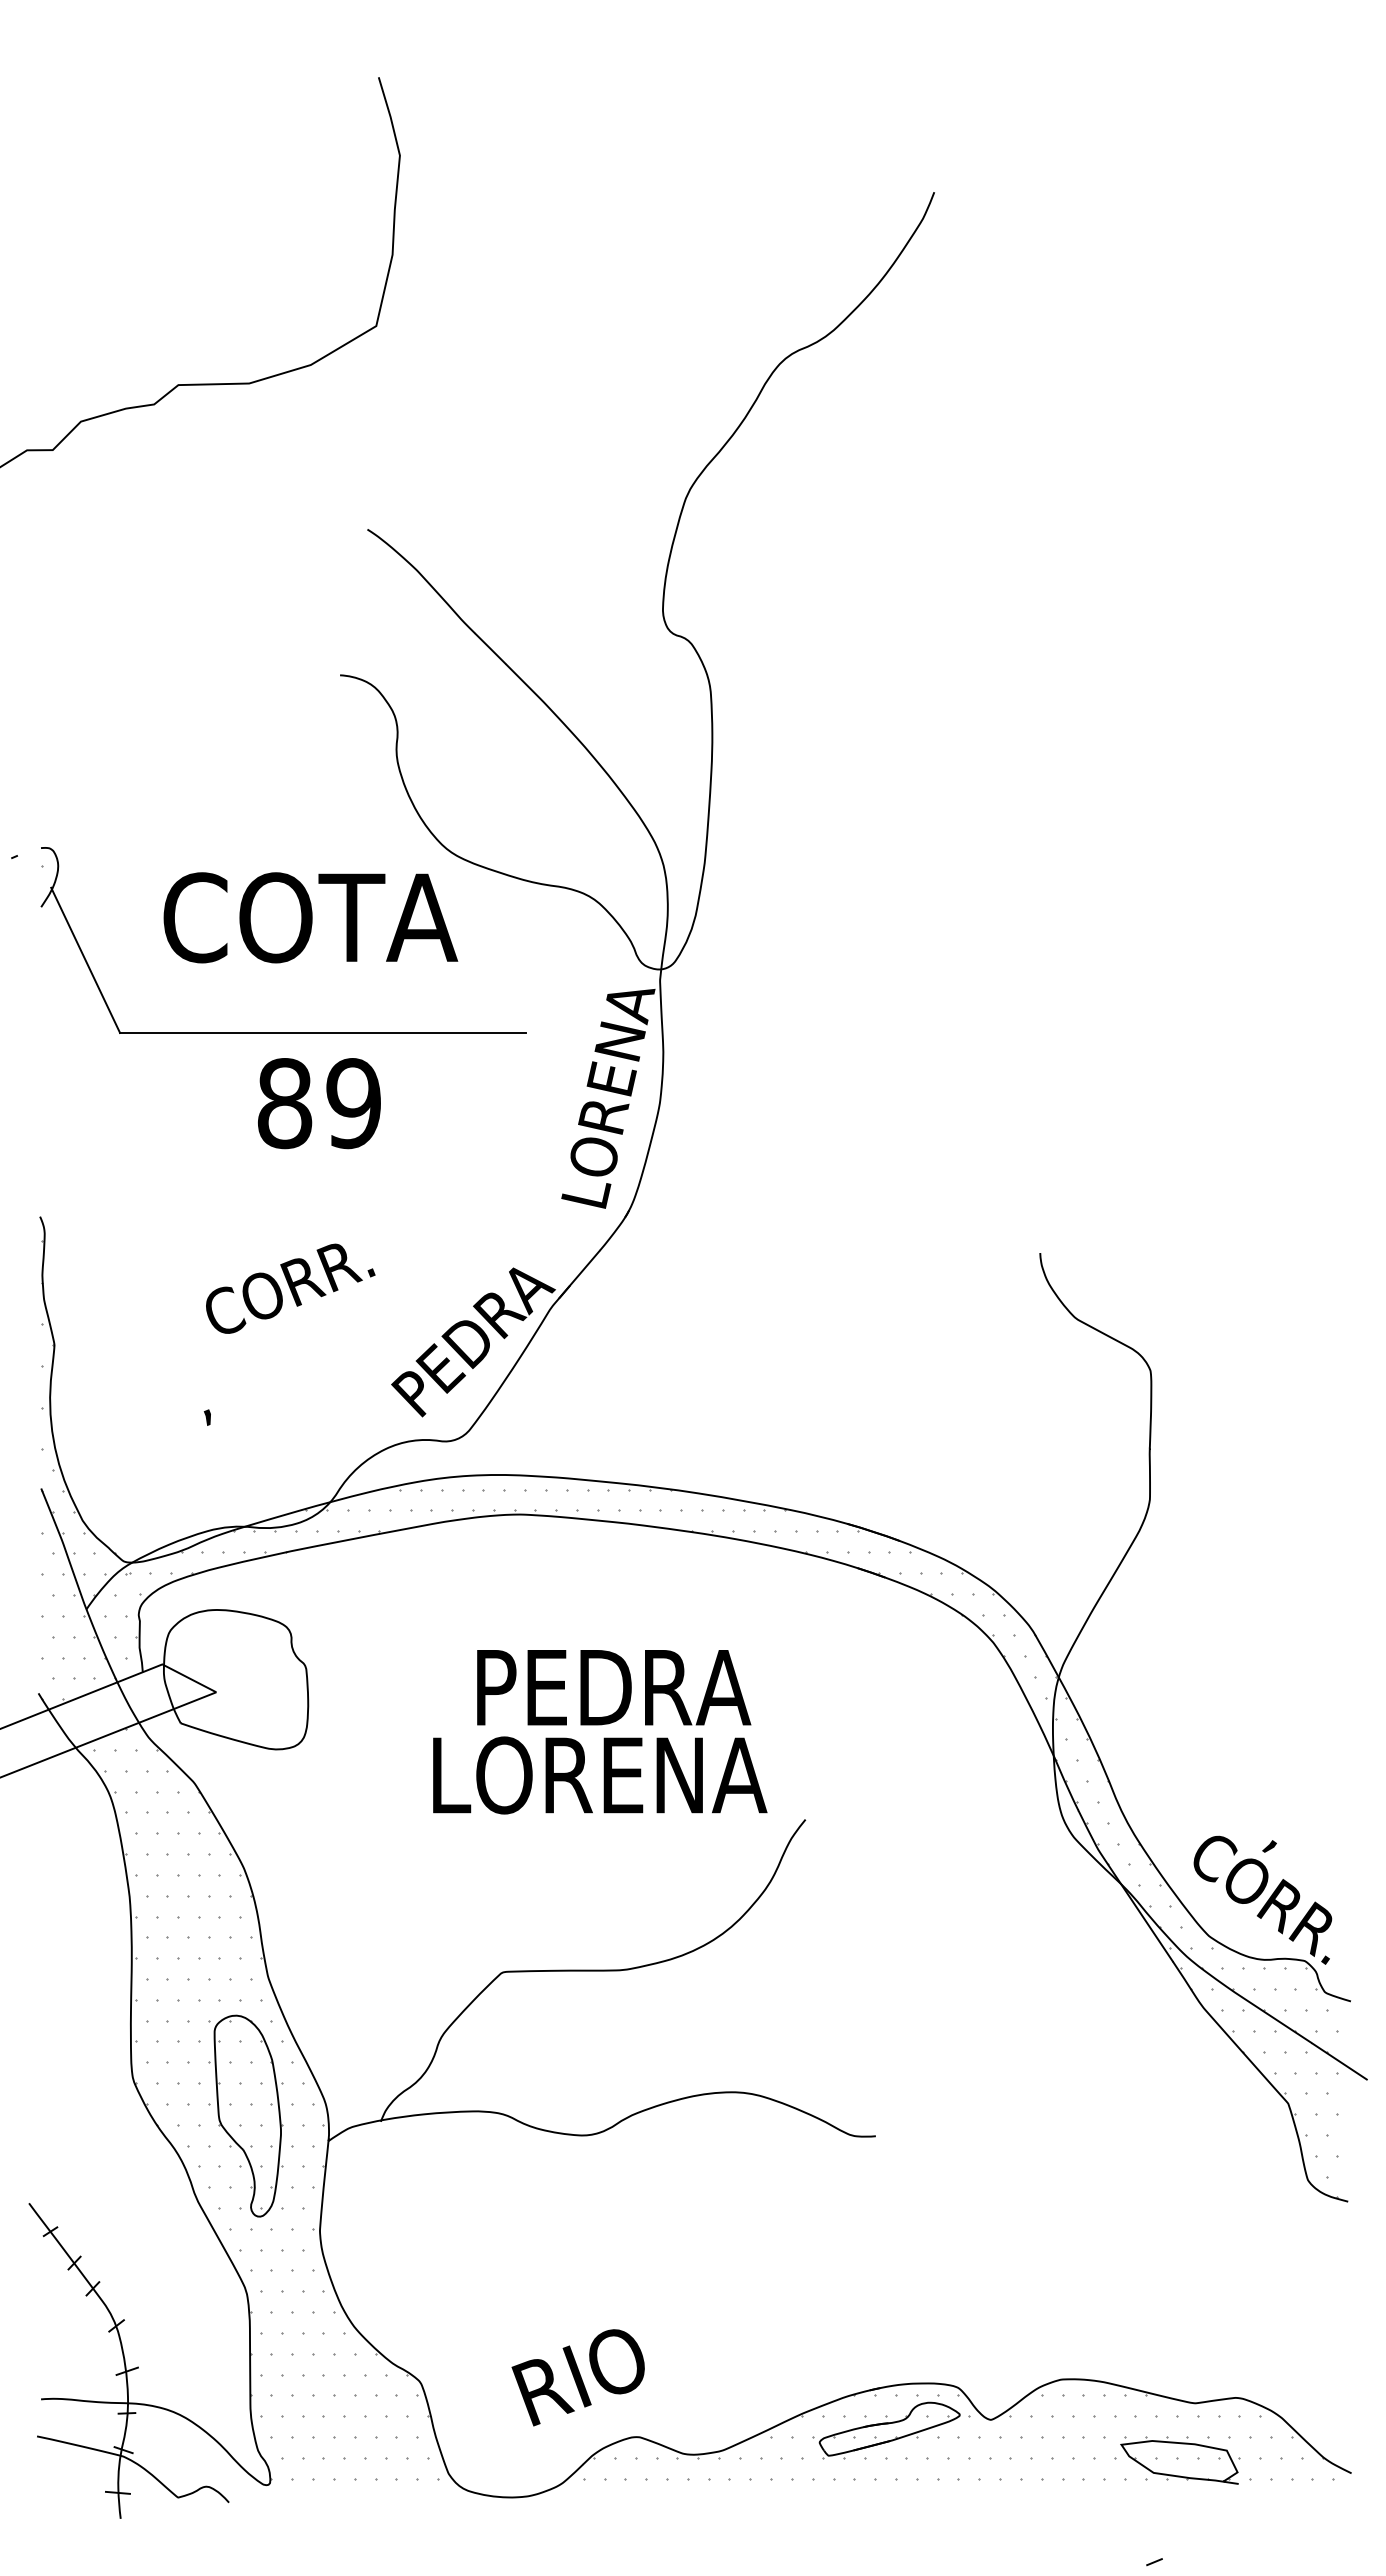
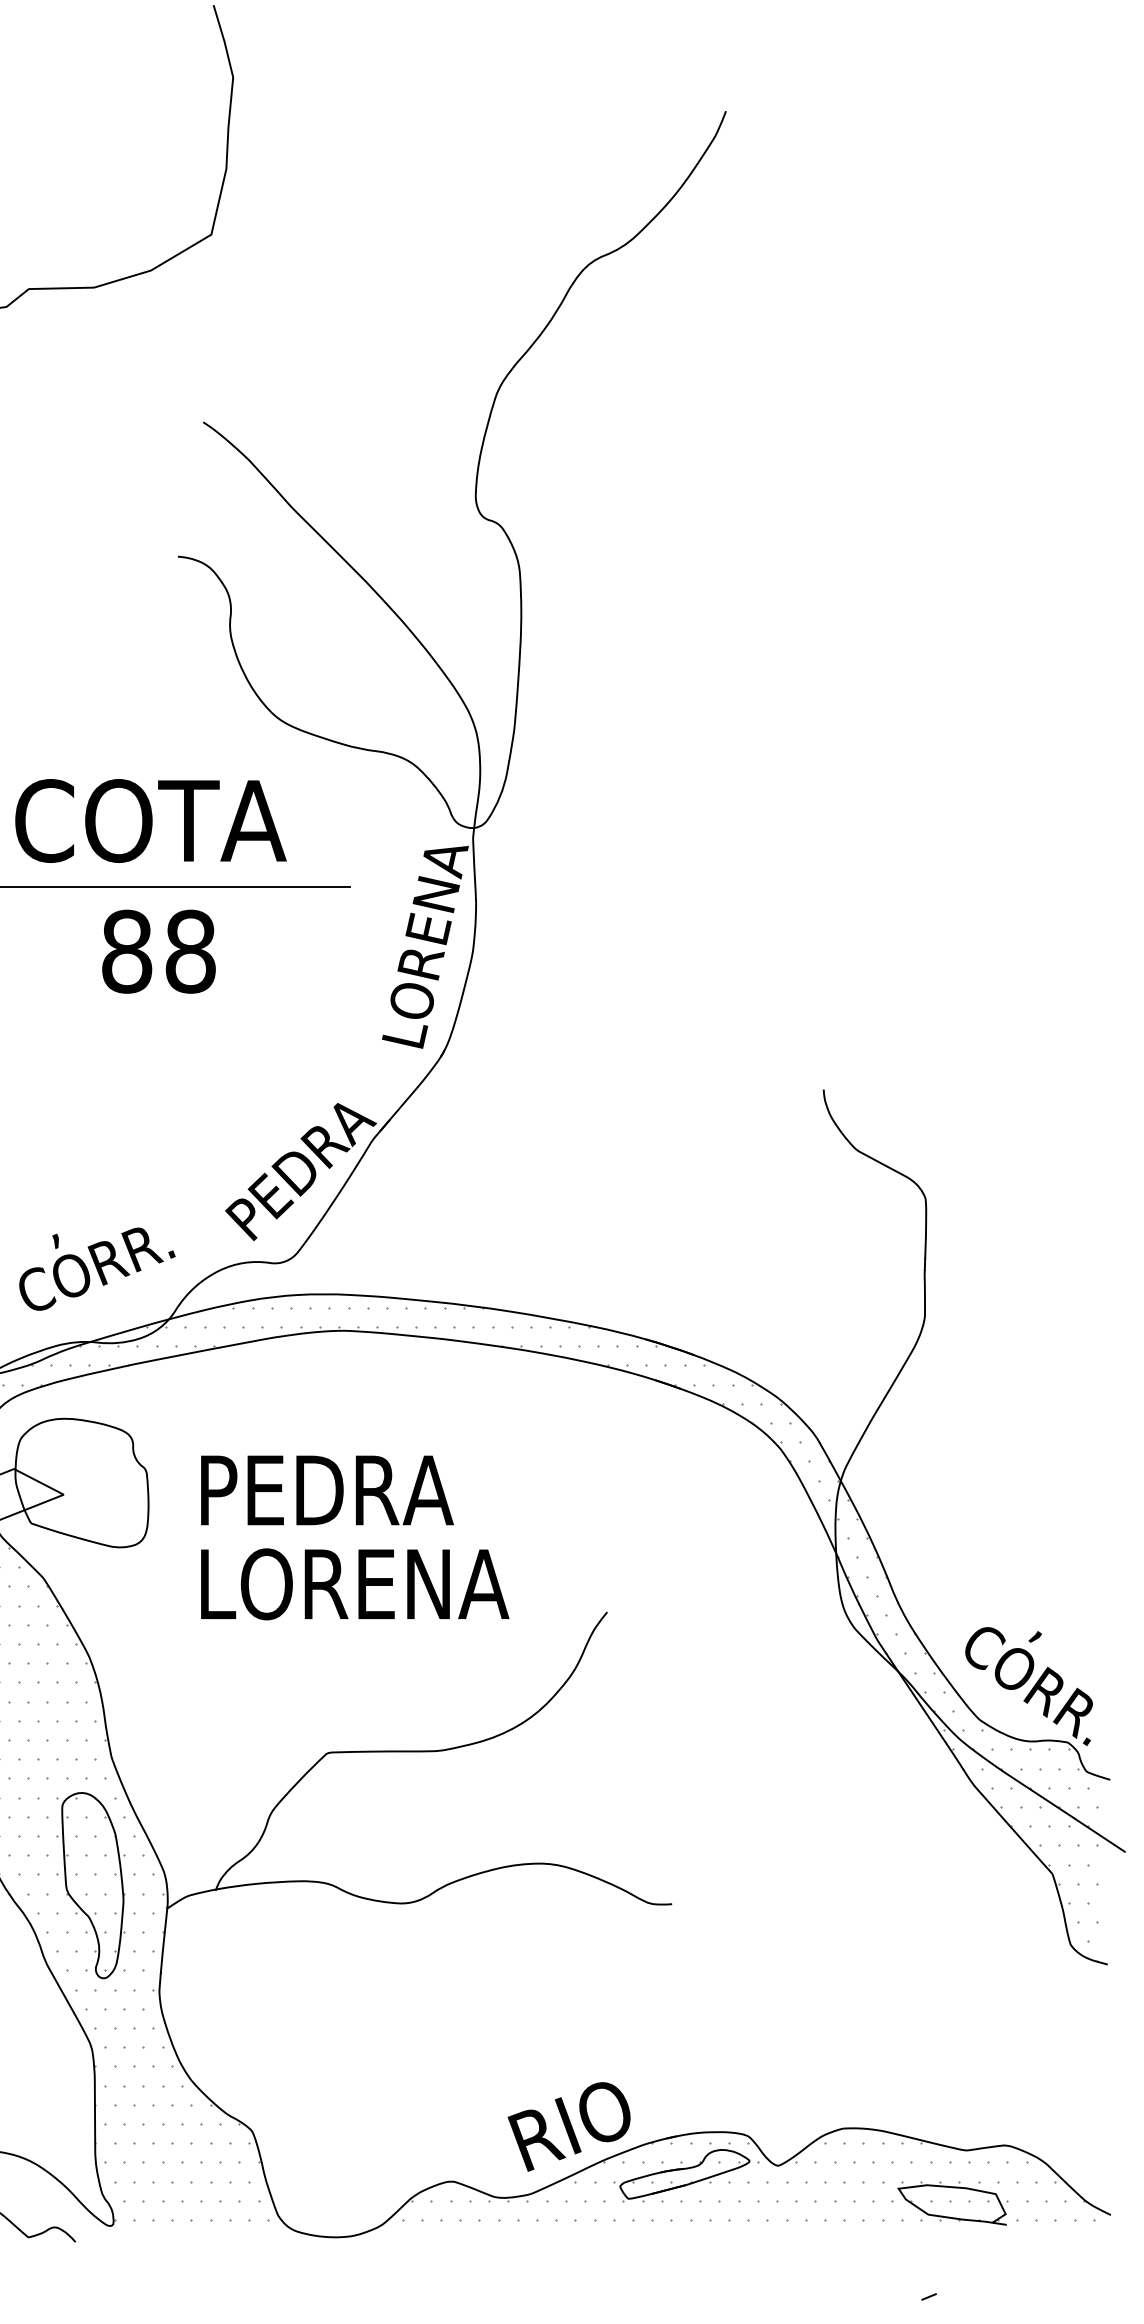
text: (310, 917) -> (150, 820), moved
text: (353, 1103) -> (190, 951), 89 -> 88
text: (290, 1288) -> (97, 1268), moved
text: (614, 1687) -> (327, 1490), moved
text: (600, 1775) -> (355, 1584), moved
text: (577, 2377) -> (568, 2126), moved

